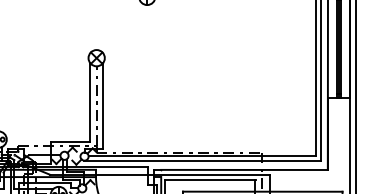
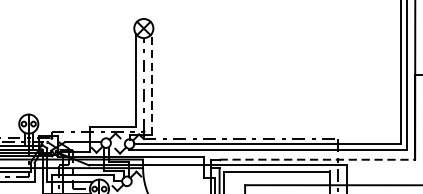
line: (103, 105) -> (151, 84), solid -> dashed
line: (245, 169) -> (318, 159), solid -> dashed

